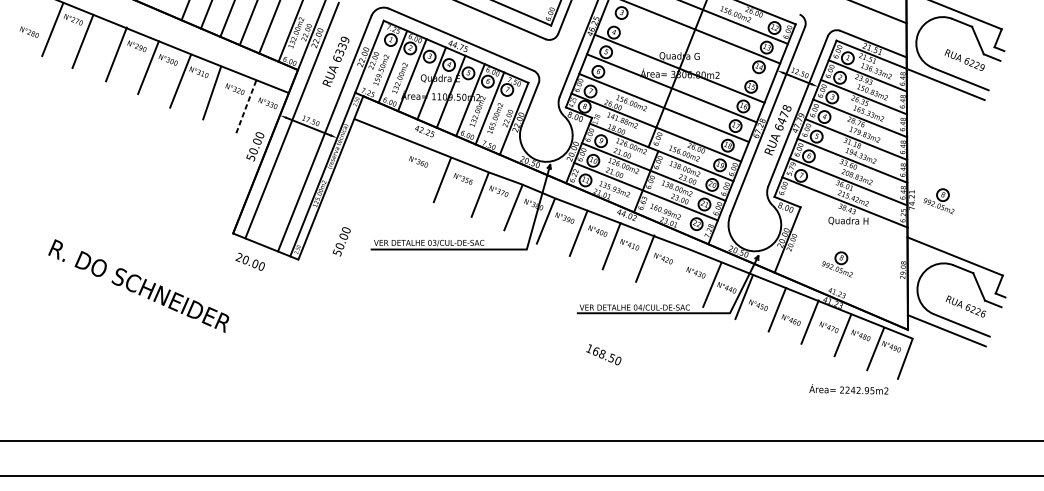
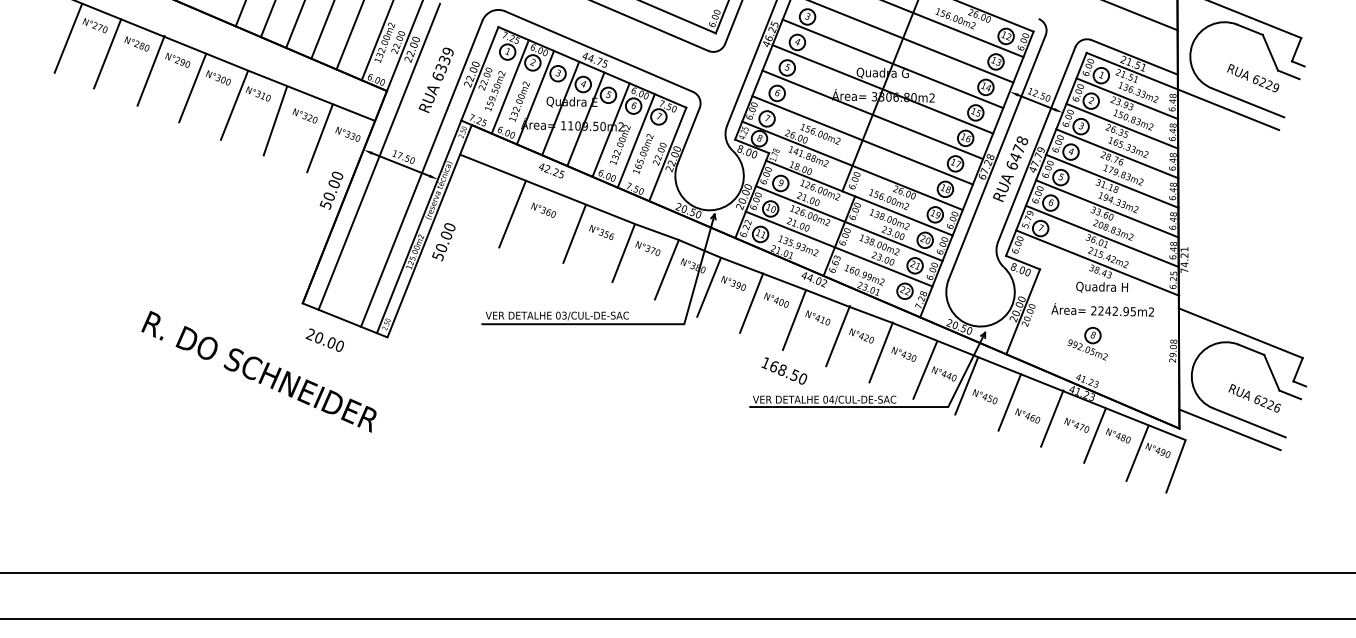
text: (29, 31) -> (136, 43), moved
line: (687, 48) -> (892, 63), added
line: (246, 105) -> (320, 137), dashed -> solid
line: (394, 164) -> (512, 213), added
part: (938, 201) -> (1219, 261), removed
text: (341, 242) -> (443, 242), moved
line: (677, 271) -> (880, 352), added
text: (138, 285) -> (258, 371), moved
text: (603, 354) -> (784, 370), moved
text: (848, 389) -> (1102, 309), moved

